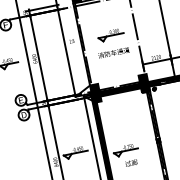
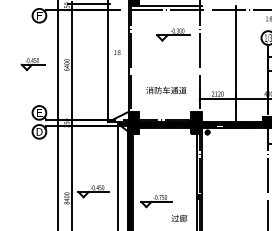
part: (111, 34) -> (173, 34), moved
text: (113, 52) -> (166, 90), moved
text: (131, 162) -> (179, 217), moved

